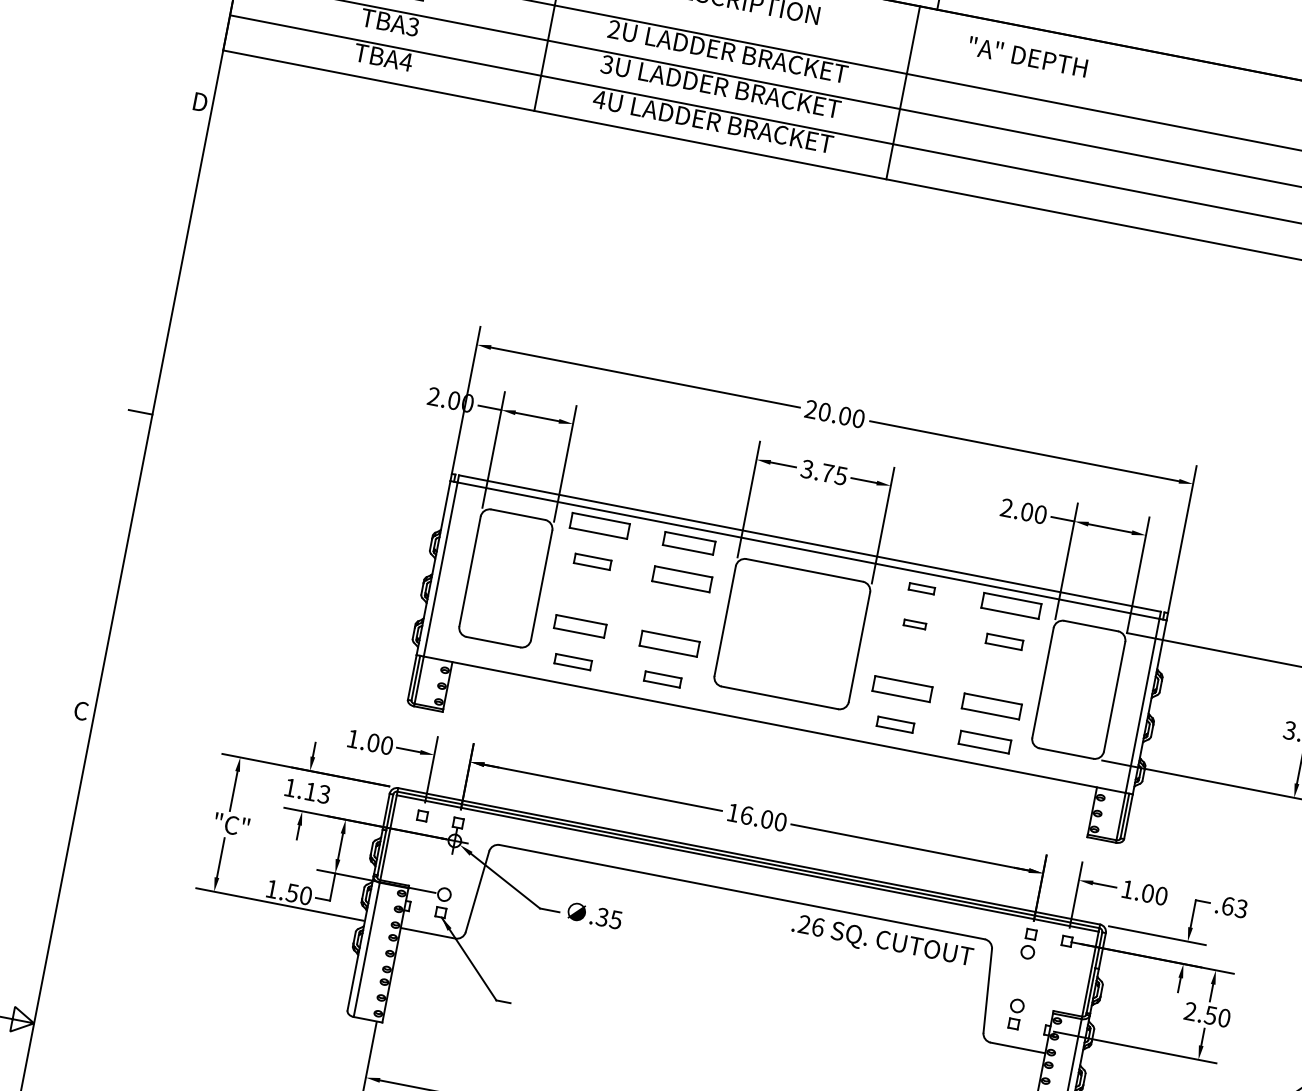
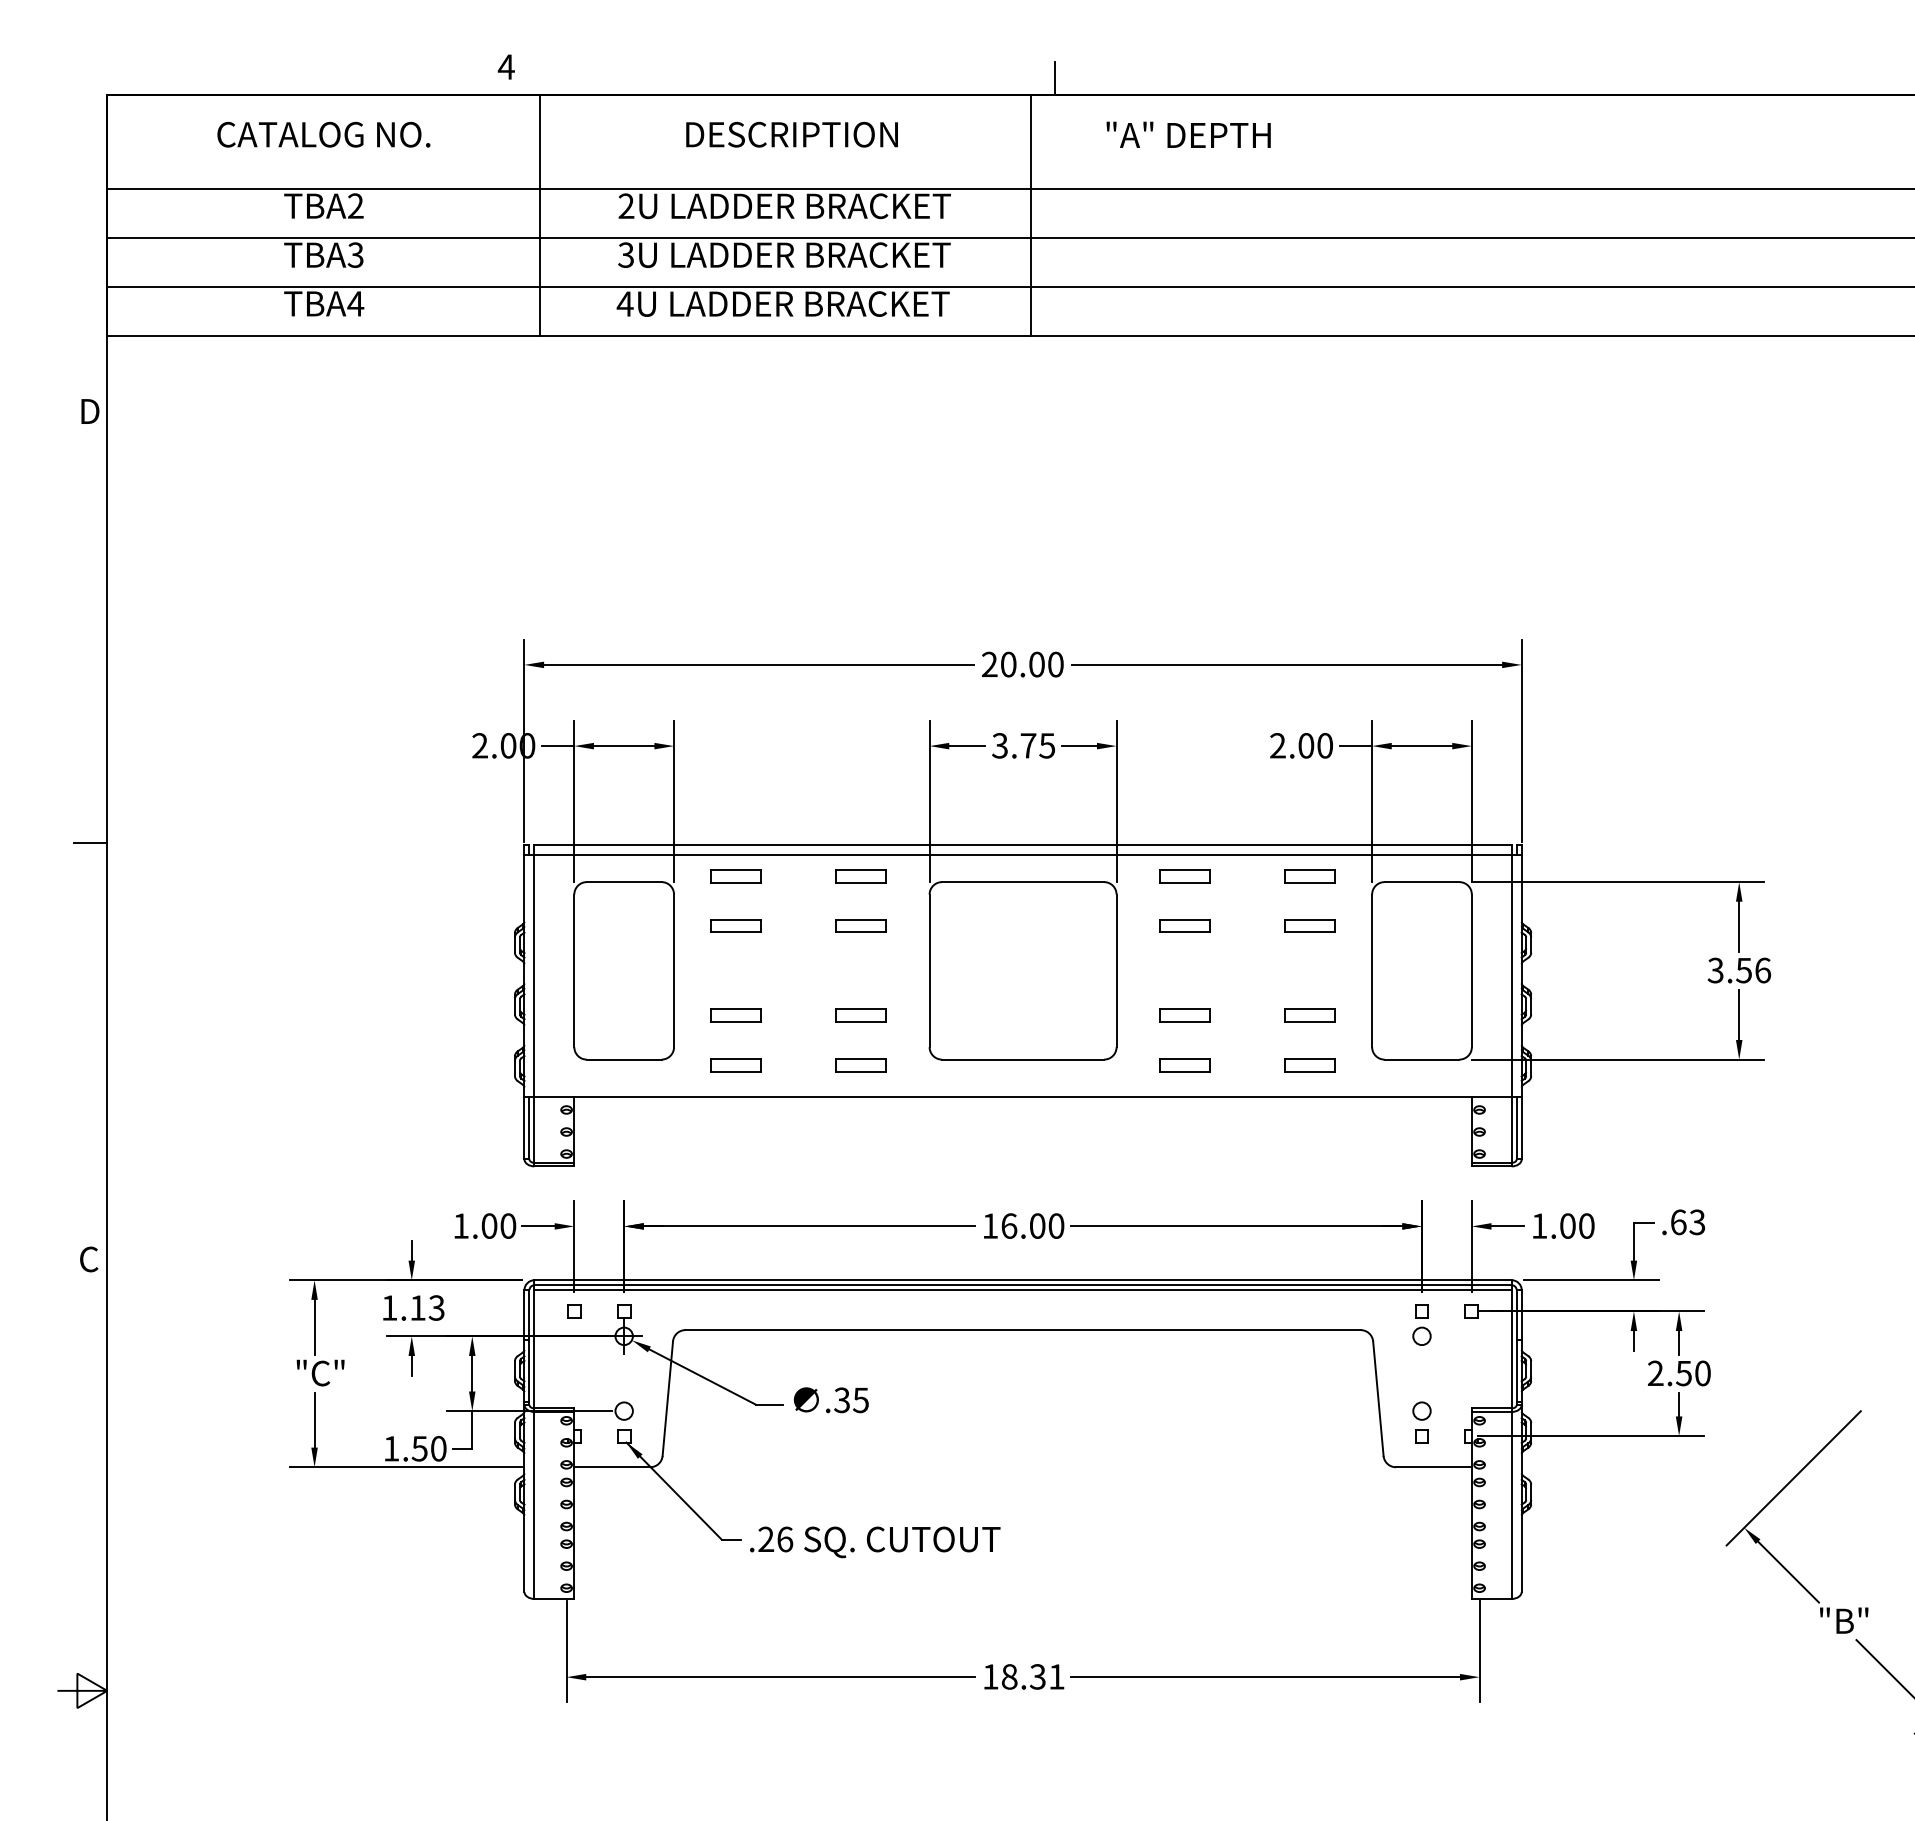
part: (598, 526) -> (735, 876), size x0.62
part: (688, 543) -> (860, 876), size x0.71
part: (681, 578) -> (860, 925), size x0.62
part: (921, 588) -> (1184, 876), size x1.43
part: (1011, 606) -> (1309, 876), size x0.62
part: (914, 624) -> (1184, 925), size x1.67
part: (579, 626) -> (735, 1015), size x0.71
part: (669, 643) -> (860, 1015), size x0.62
part: (902, 688) -> (1184, 1015), size x0.62
part: (991, 706) -> (1309, 1015), size x0.62
part: (984, 742) -> (1309, 1065), size x0.71
text: (882, 942) -> (875, 1542), moved

